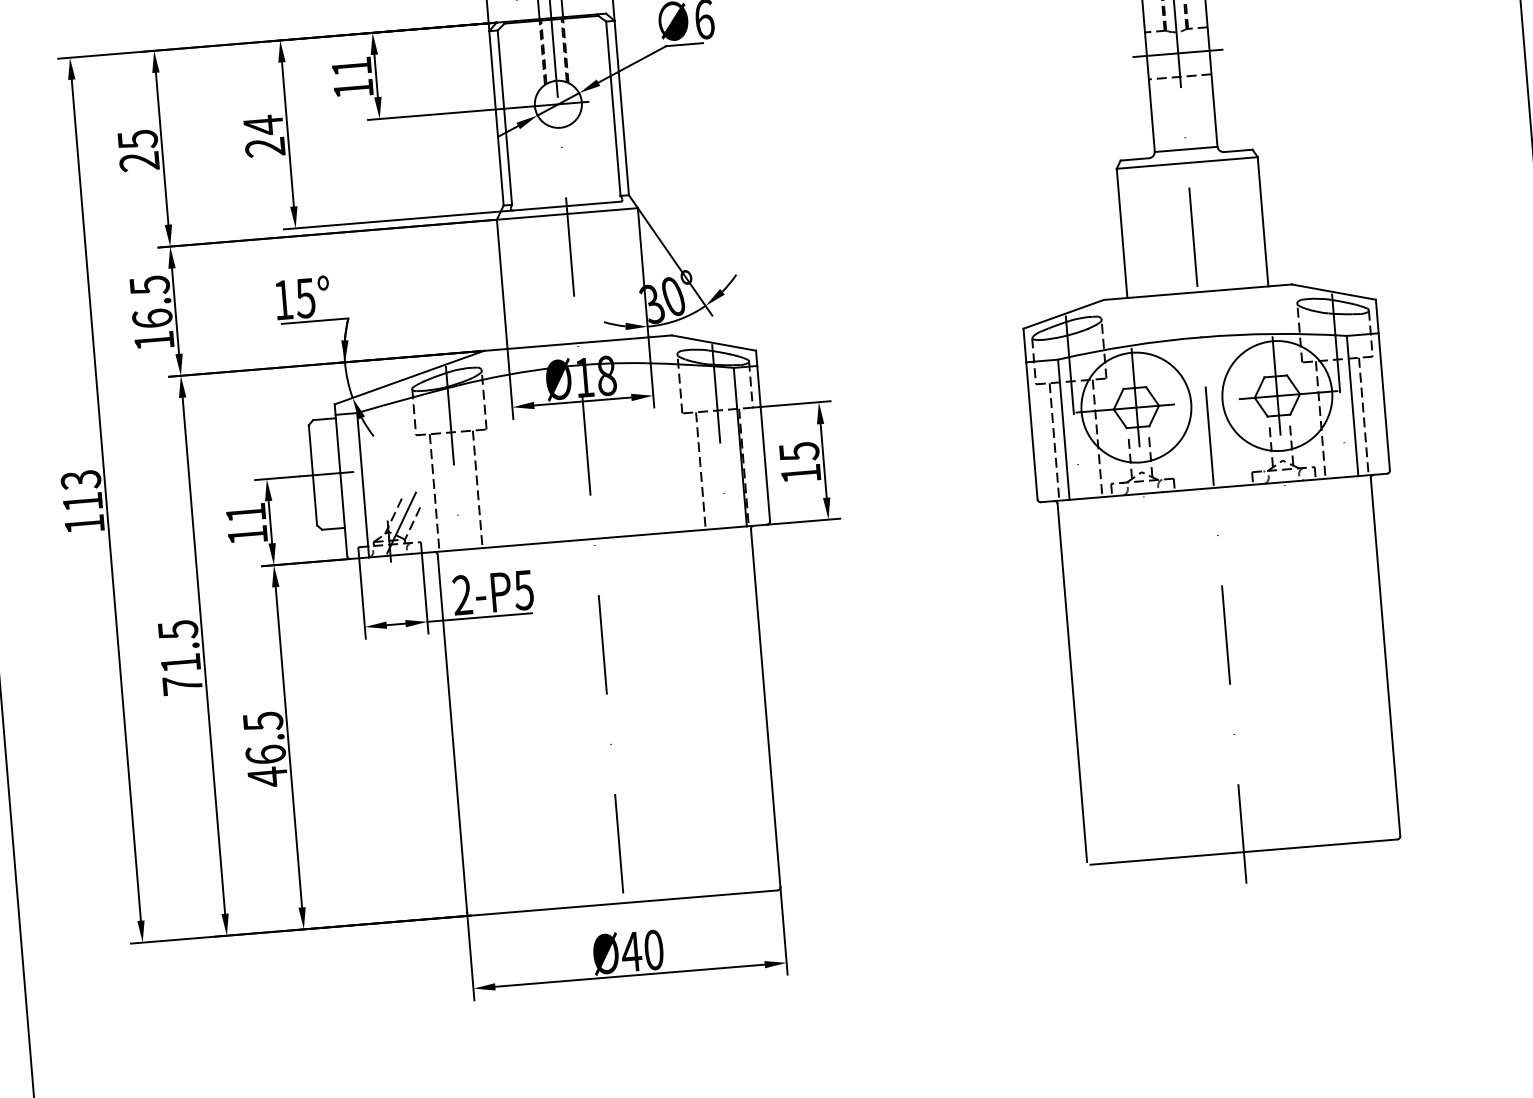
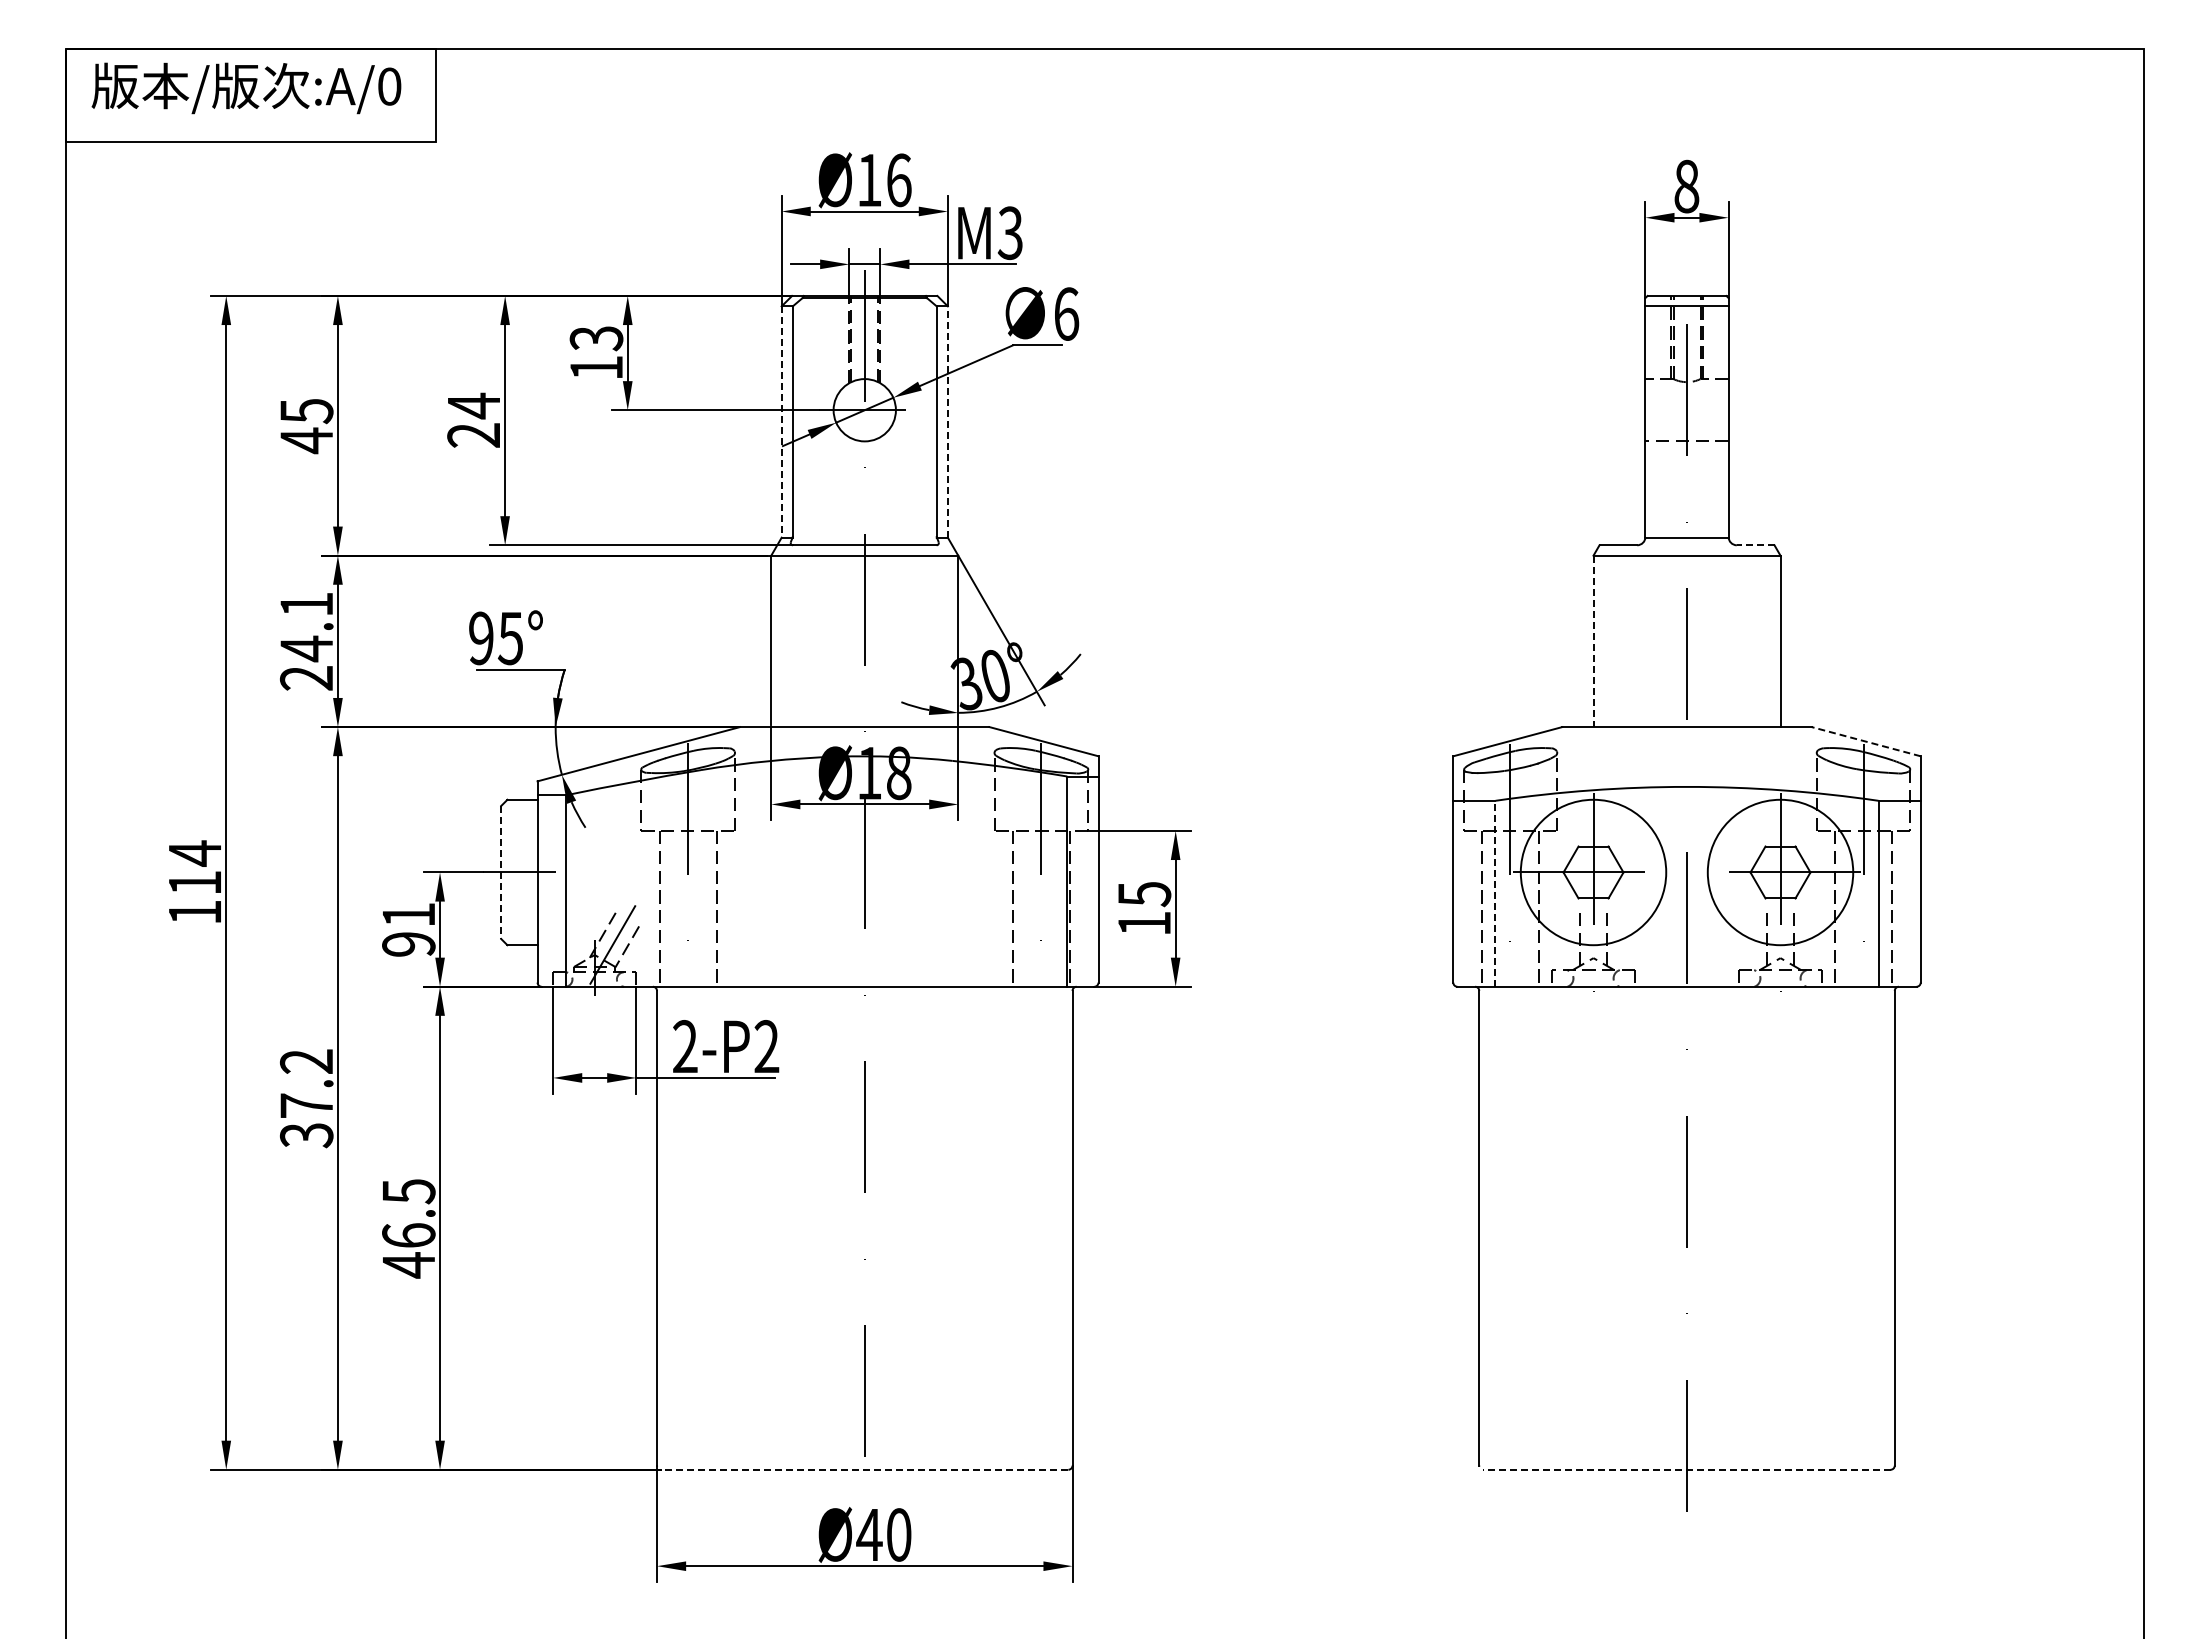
line: (1177, 53) -> (1686, 410), removed
text: (351, 66) -> (596, 338), 11 -> 13
line: (621, 108) -> (947, 422), solid -> dashed
line: (496, 118) -> (781, 422), solid -> dashed
line: (1238, 151) -> (1755, 545), solid -> dashed
text: (138, 161) -> (305, 440), 25 -> 45
line: (1122, 233) -> (1593, 641), solid -> dashed
line: (1333, 292) -> (1865, 741), solid -> dashed
text: (283, 300) -> (481, 638), 15° -> 95°
text: (151, 313) -> (306, 641), 16.5 -> 24.1
line: (1063, 429) -> (1495, 893), solid -> dashed
line: (313, 476) -> (501, 873), solid -> dashed
text: (80, 480) -> (194, 853), 113 -> 114
text: (247, 535) -> (408, 944), 11 -> 91
text: (523, 590) -> (766, 1046), 2-P5 -> 2-P2
text: (180, 657) -> (306, 1098), 71.5 -> 37.2
line: (1244, 851) -> (1687, 1469), solid -> dashed
line: (623, 902) -> (864, 1469), solid -> dashed

